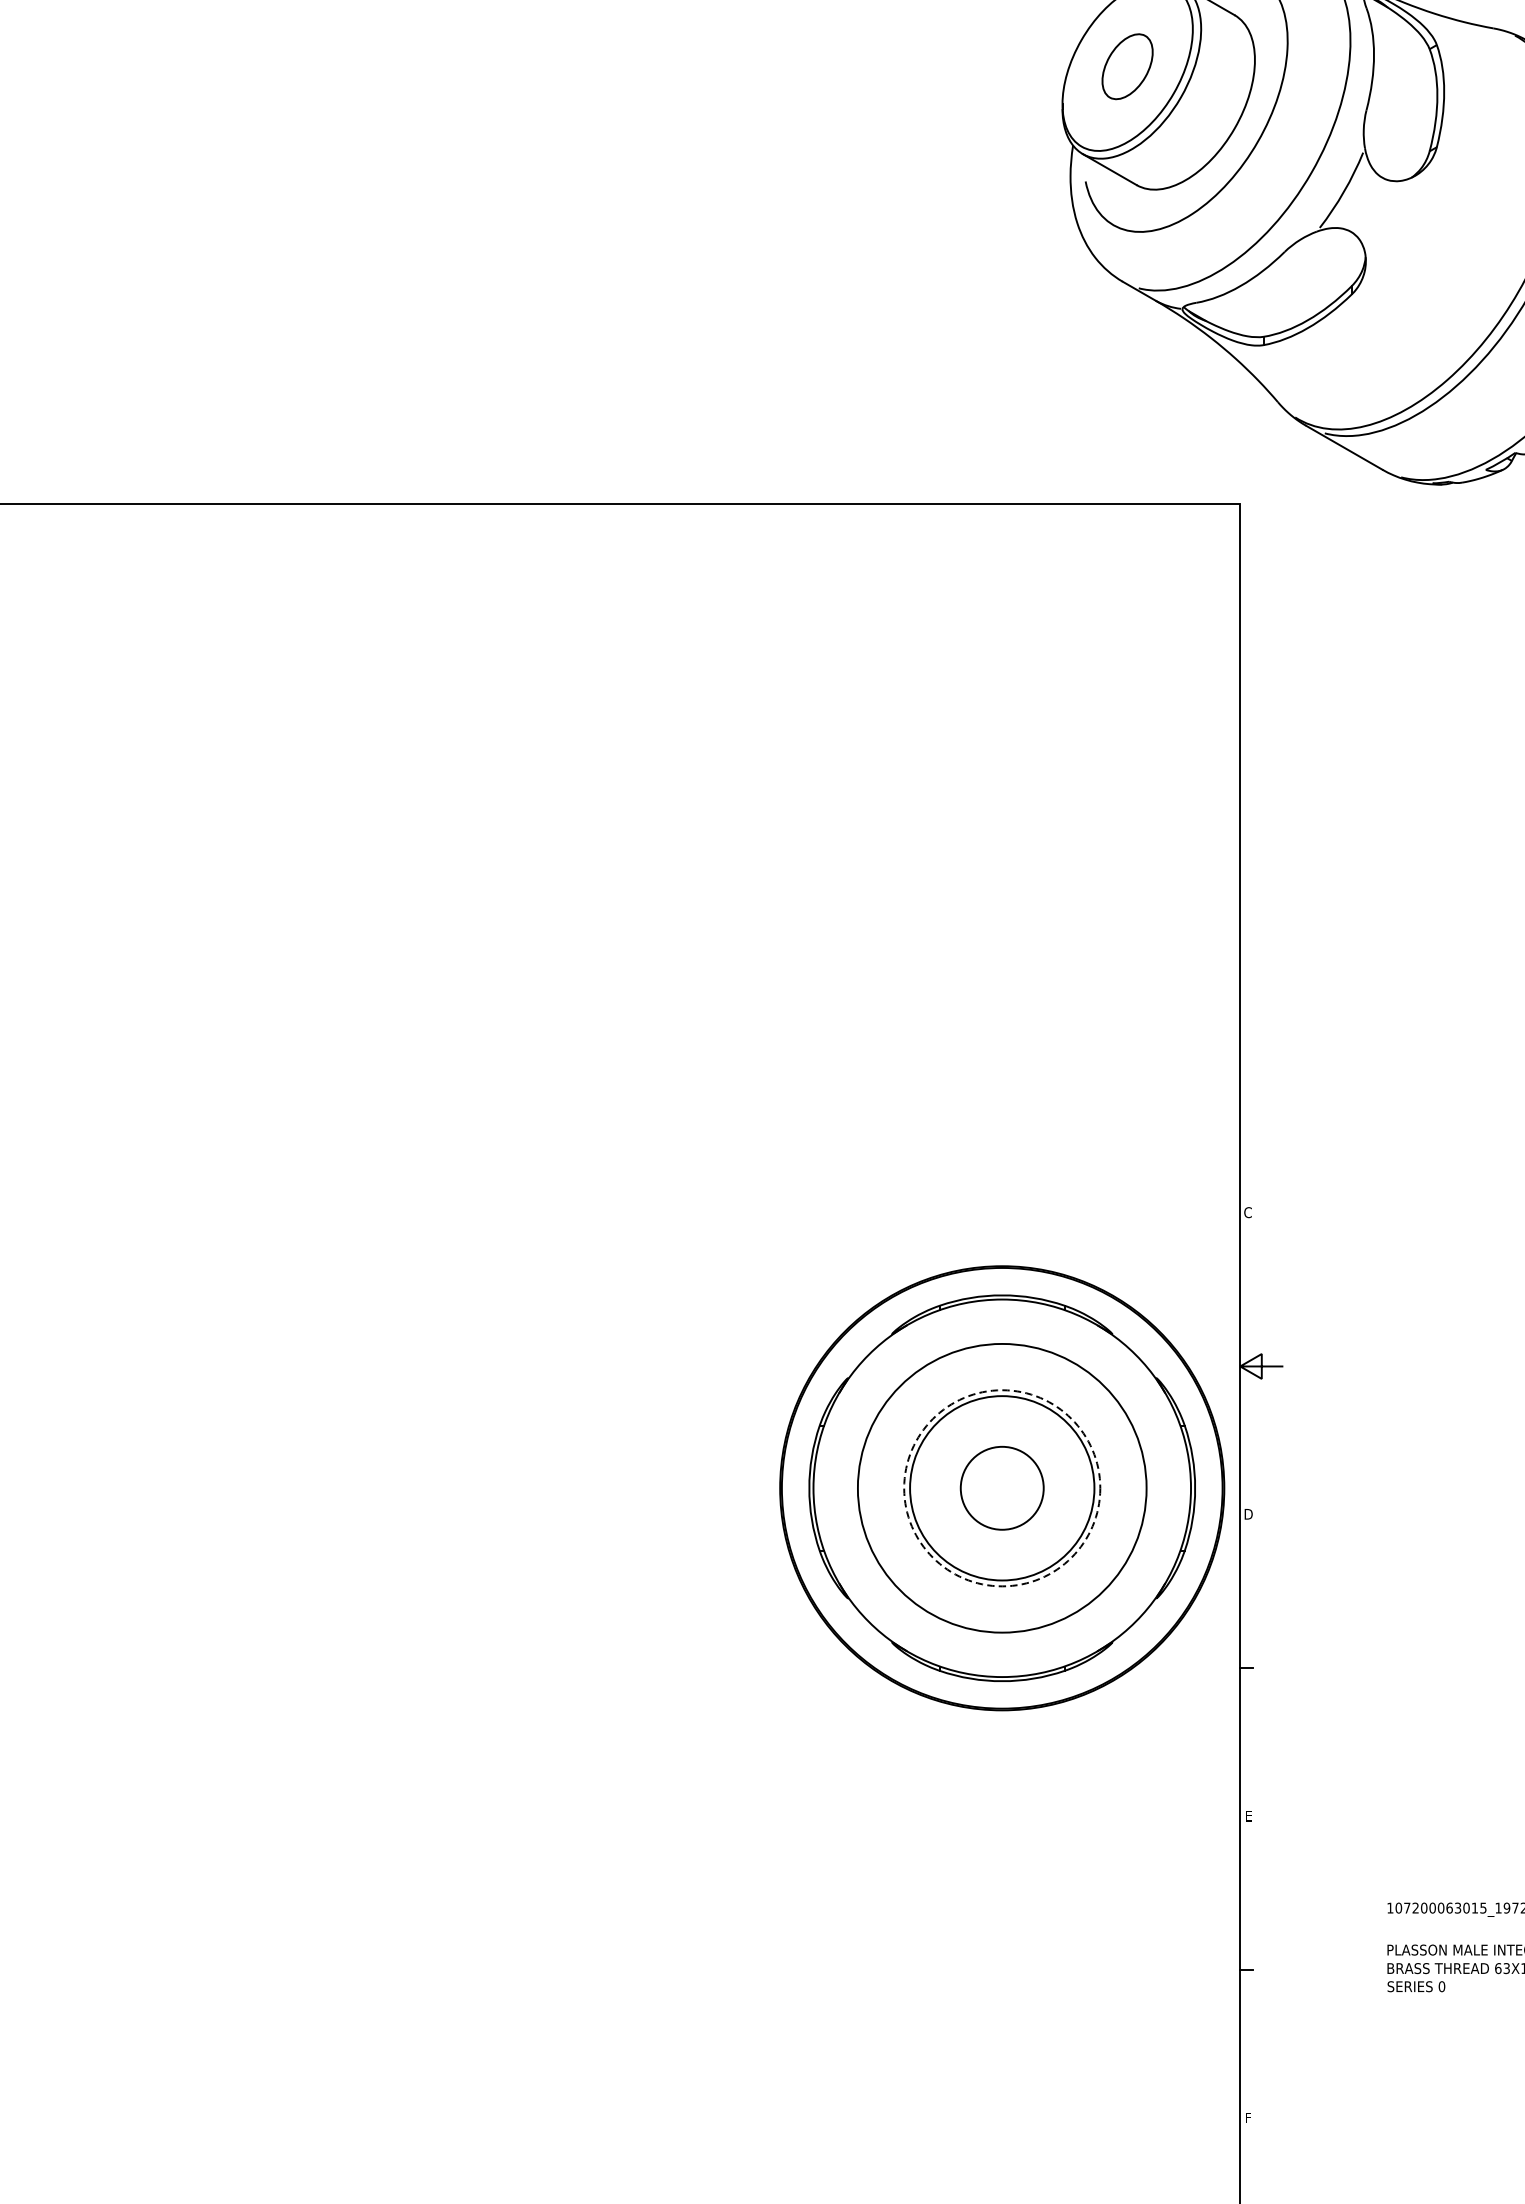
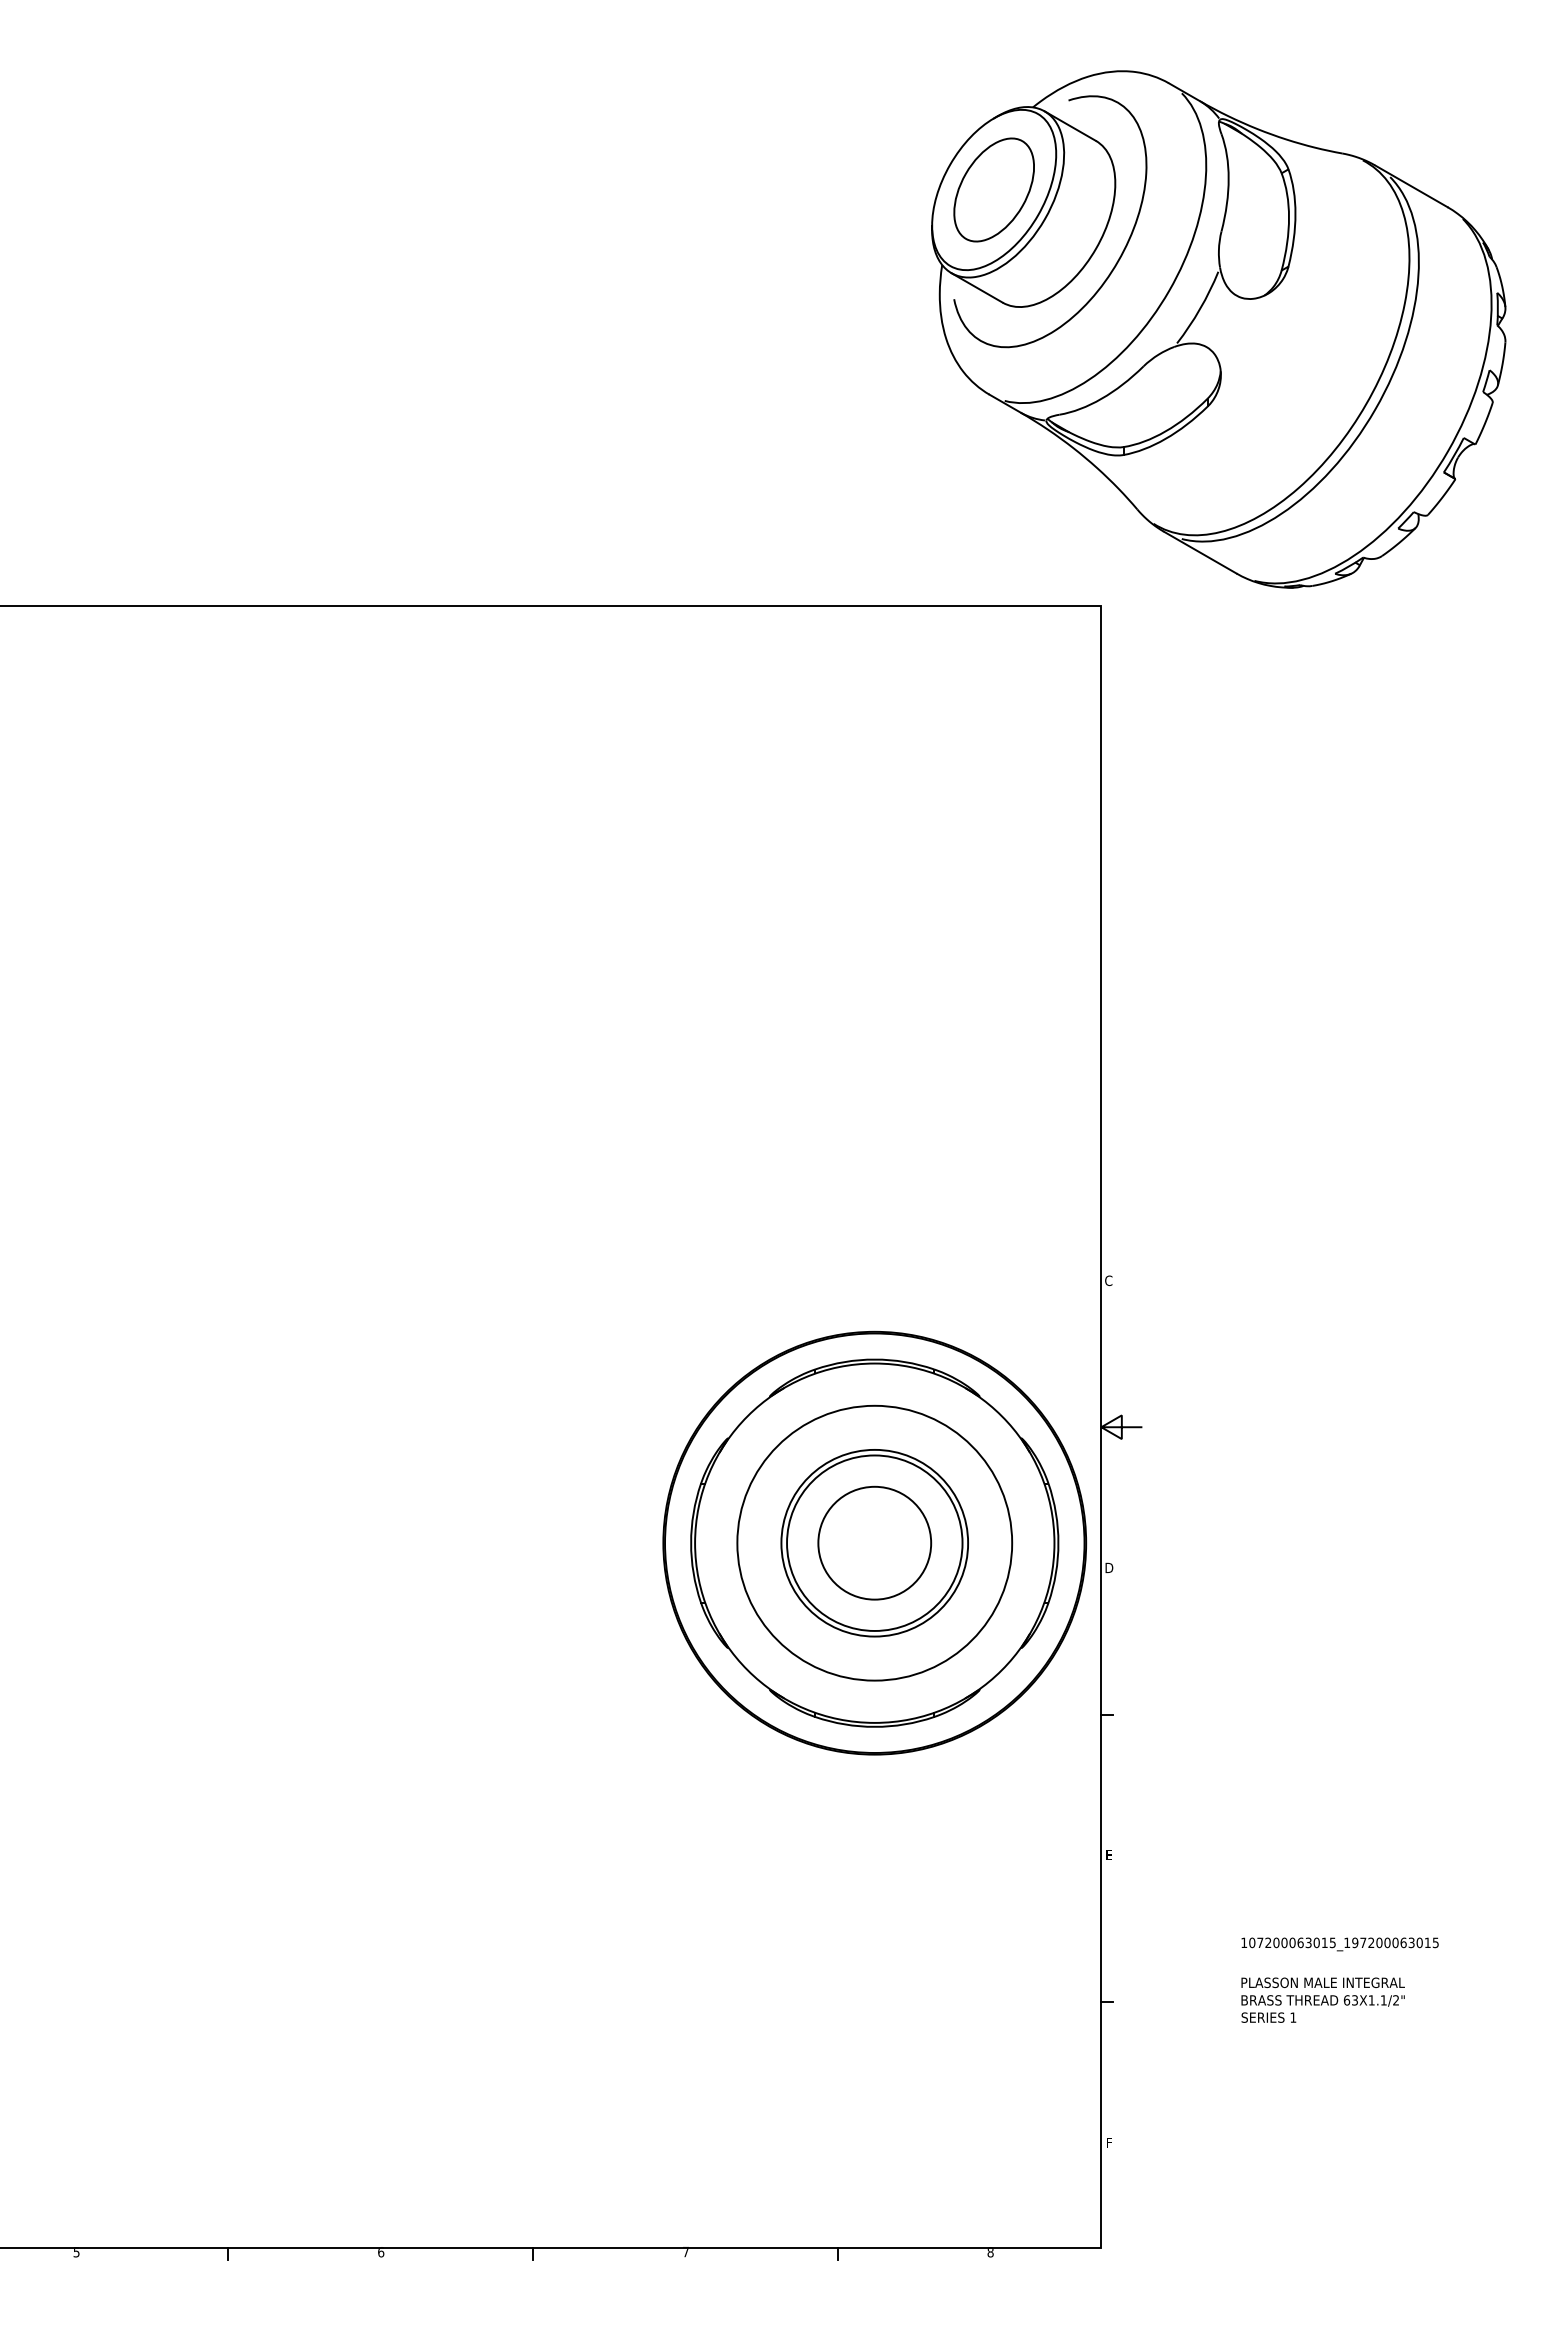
part: (1126, 66) -> (993, 189), size x1.67
circle: (1001, 1487) -> (874, 1542), dashed -> solid
circle: (1001, 1487) -> (874, 1542), size x1.43
text: (1442, 1986) -> (1293, 2017), 0 -> 1

